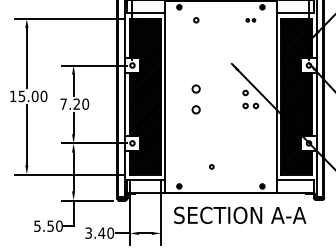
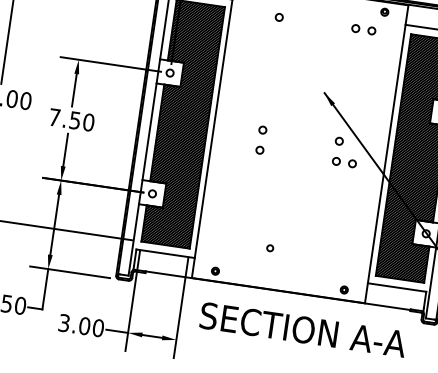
part: (250, 20) -> (363, 30), size x1.67
part: (196, 99) -> (261, 140), size x0.62
text: (76, 103) -> (74, 119), 7.20 -> 7.50
text: (101, 232) -> (84, 325), 3.40 -> 3.00

